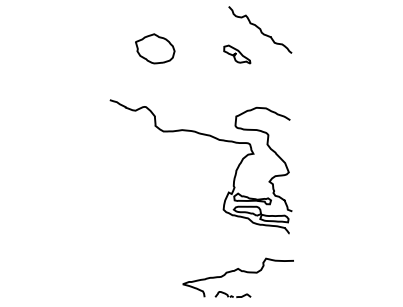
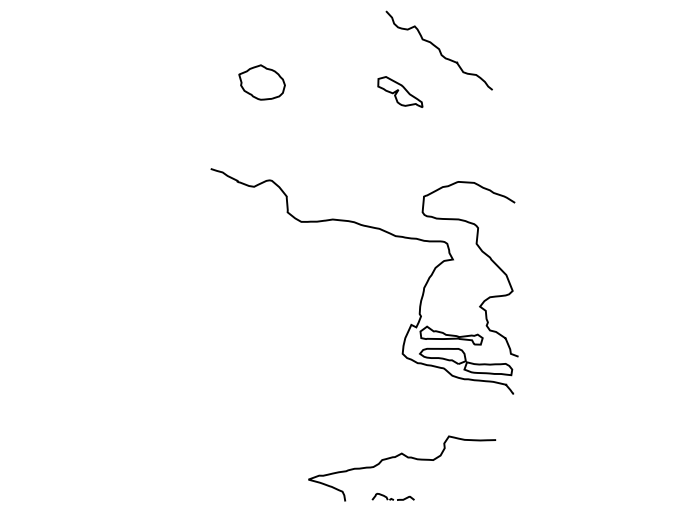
part: (155, 48) -> (262, 81), size x0.7
part: (207, 136) -> (375, 230), moved
part: (232, 294) -> (392, 496), size x0.7

